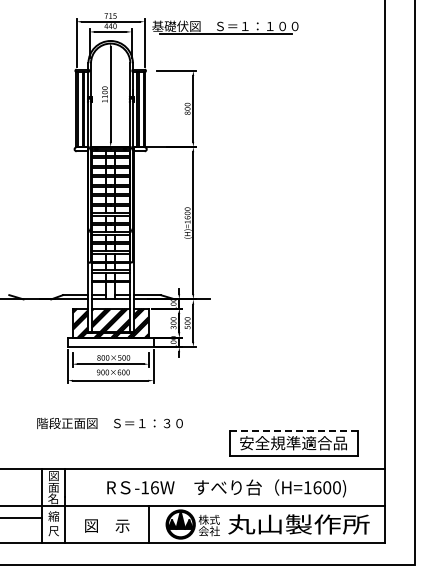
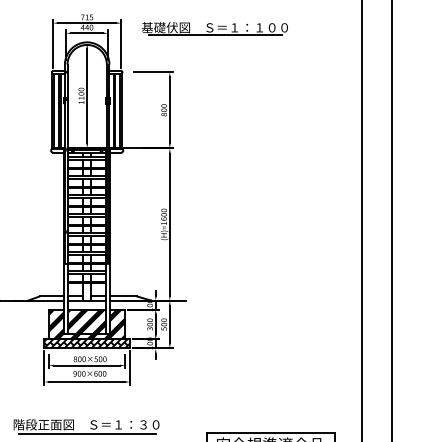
part: (225, 27) -> (215, 28), moved
hatch: (110, 342) -> (87, 343), added
line: (293, 431) -> (270, 432), dashed -> solid
line: (110, 432) -> (87, 433), added

